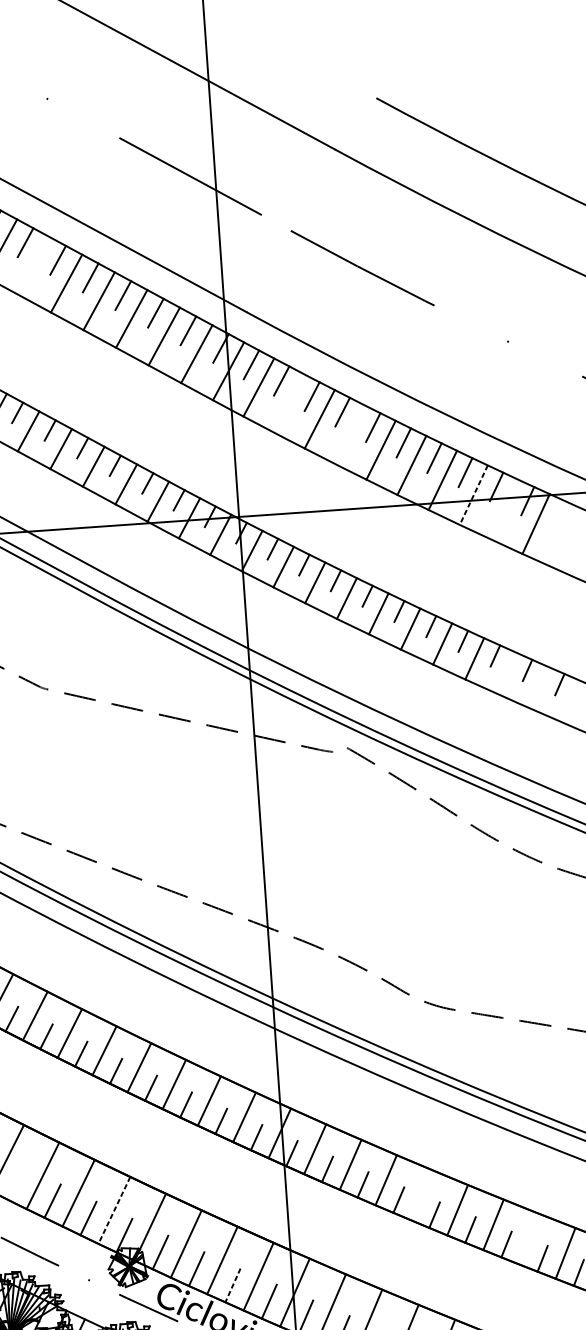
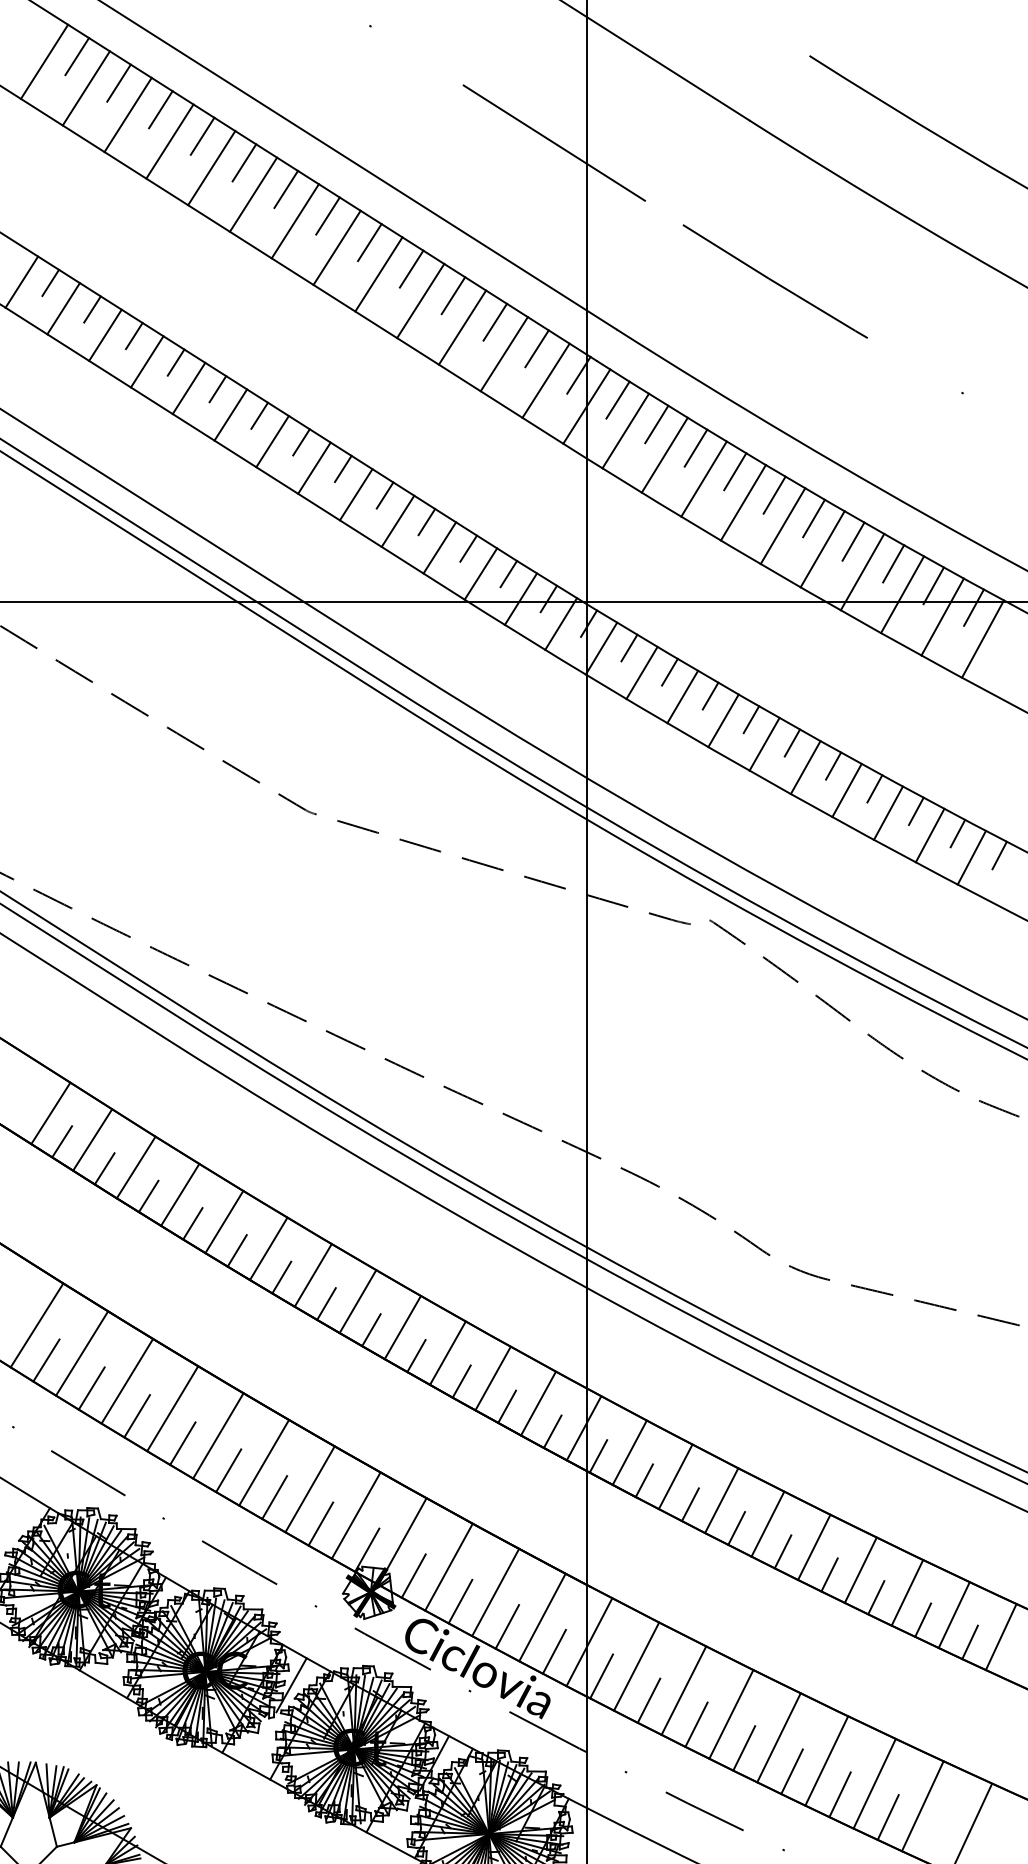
line: (33, 265) -> (336, 247), added
line: (288, 402) -> (664, 454), added
line: (349, 434) -> (742, 502), added
line: (473, 494) -> (902, 594), dashed -> solid
line: (504, 509) -> (942, 616), added
line: (506, 673) -> (929, 835), added
line: (538, 687) -> (971, 857), added
line: (16, 1183) -> (228, 1470), added
line: (421, 1194) -> (767, 1523), added
line: (114, 1210) -> (356, 1515), dashed -> solid
line: (529, 1239) -> (907, 1592), added
line: (233, 1285) -> (507, 1626), dashed -> solid

